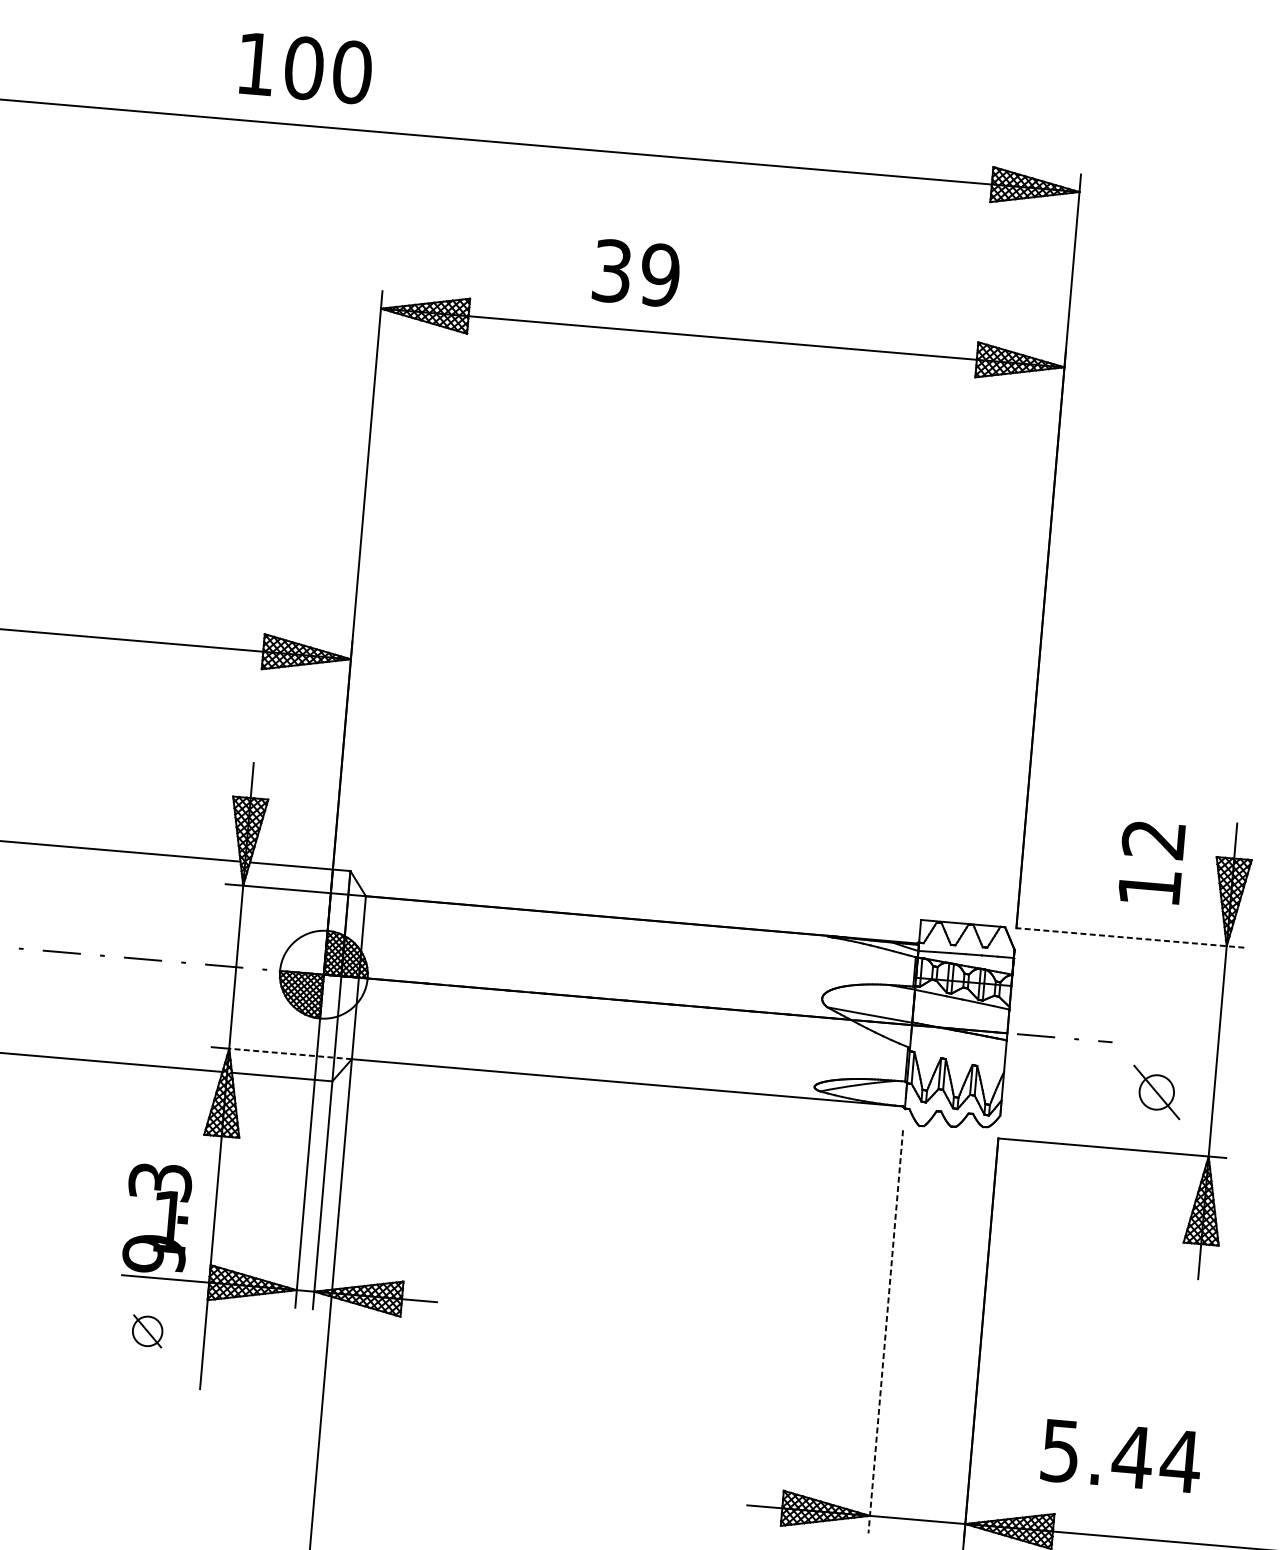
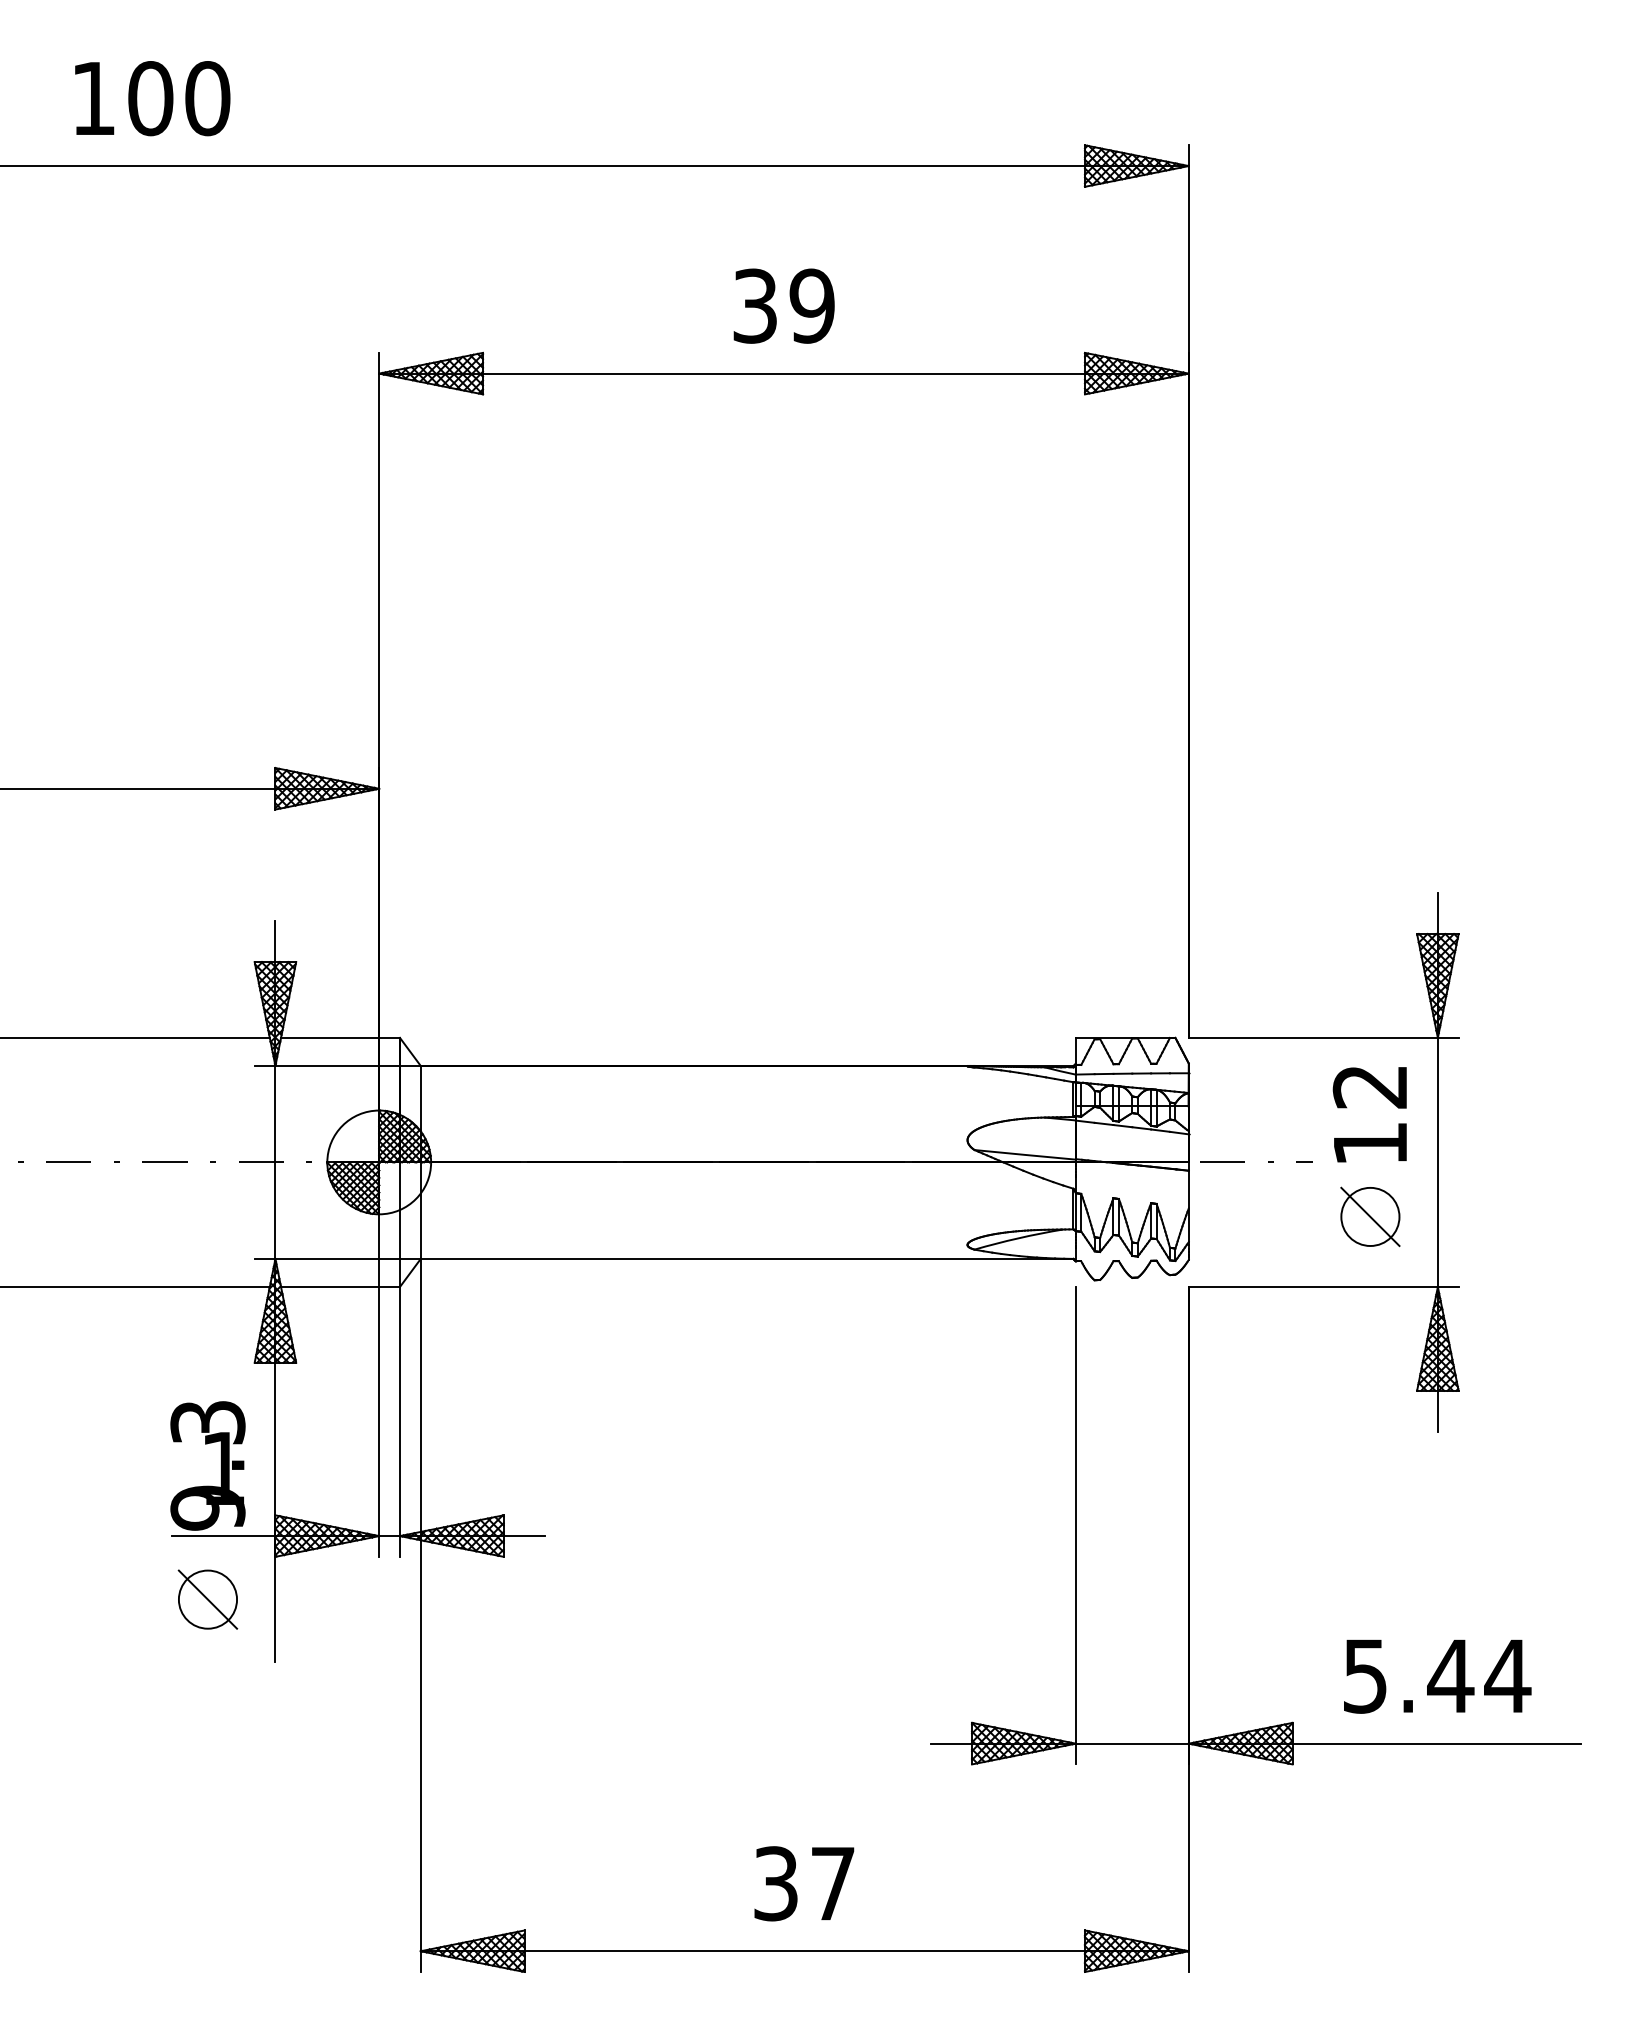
text: (305, 68) -> (152, 98), moved
text: (636, 272) -> (783, 305), moved
text: (1151, 862) -> (1369, 1114), moved
line: (1130, 937) -> (1323, 1037), dashed -> solid
line: (290, 1053) -> (348, 1258), dashed -> solid
circle: (1156, 1092) -> (1370, 1216), size x1.43
part: (147, 1331) -> (207, 1599), size x1.67
line: (885, 1331) -> (1075, 1525), dashed -> solid
text: (1121, 1456) -> (1437, 1676), moved

